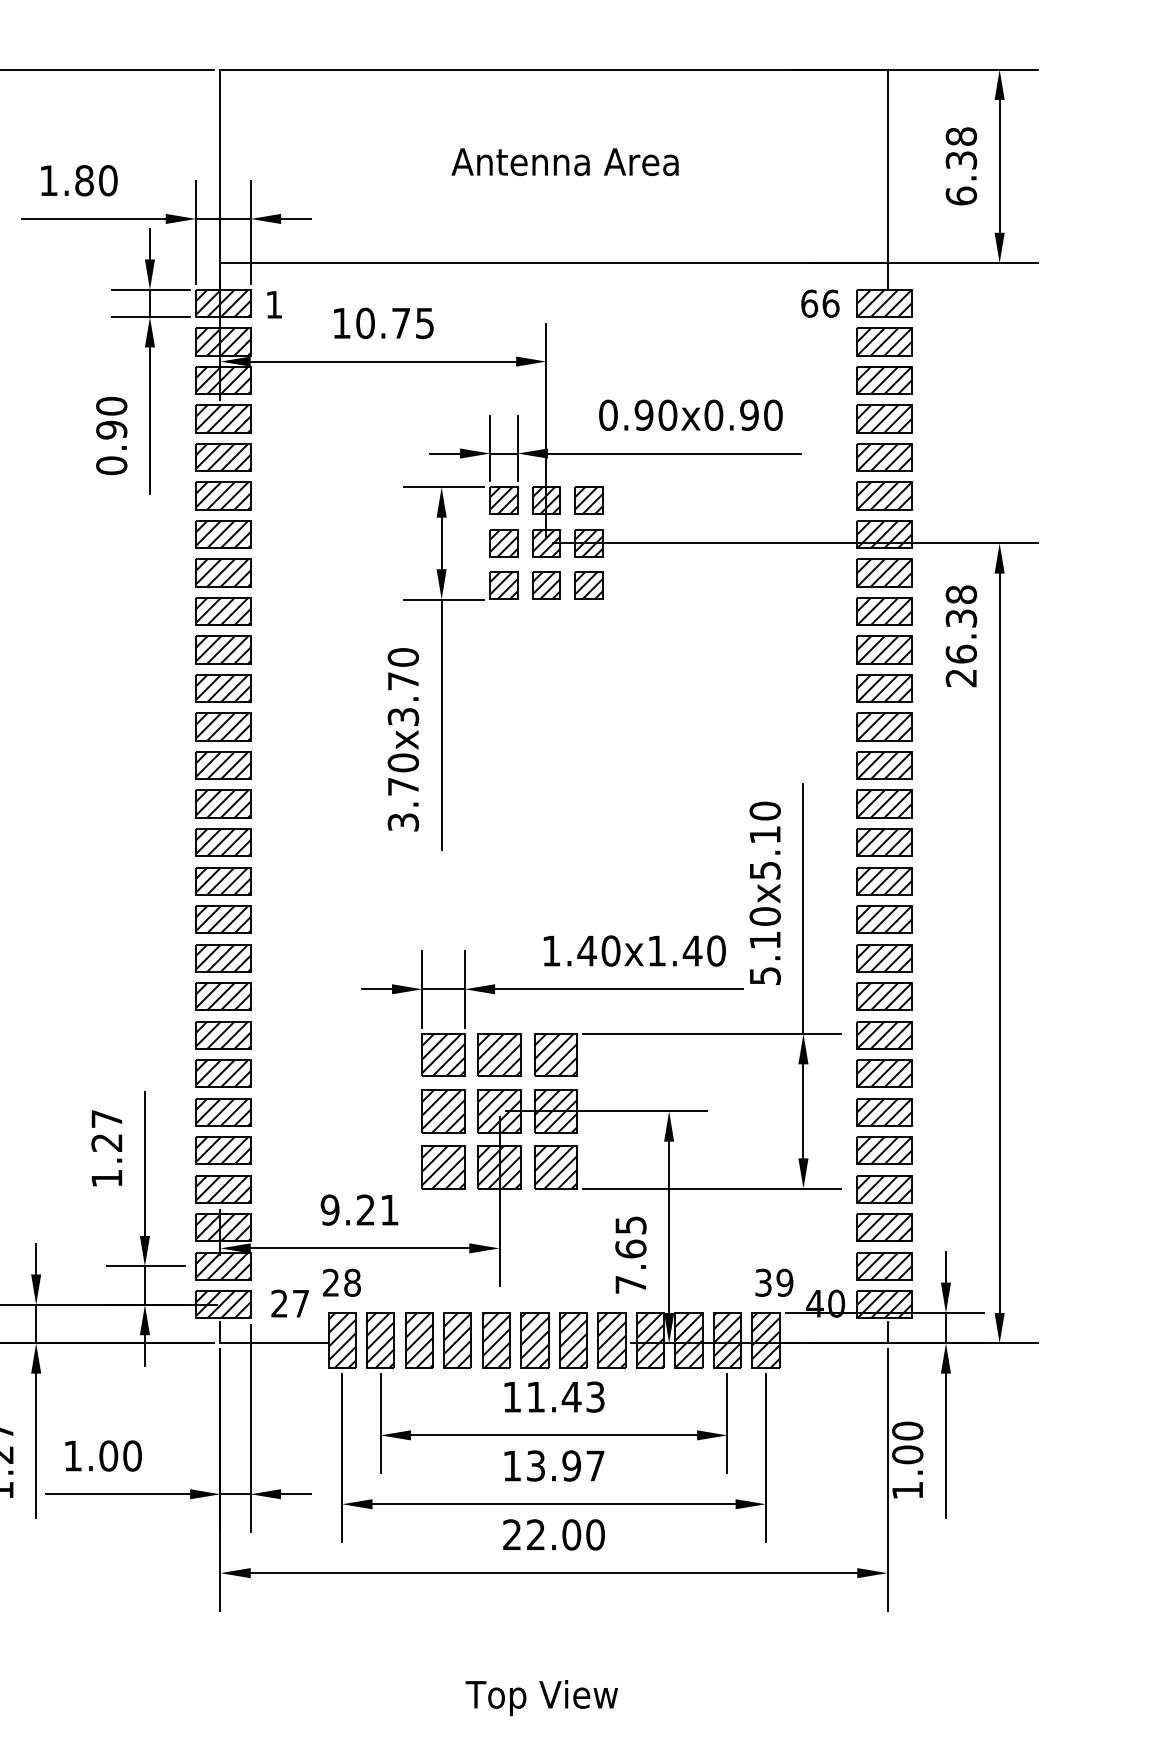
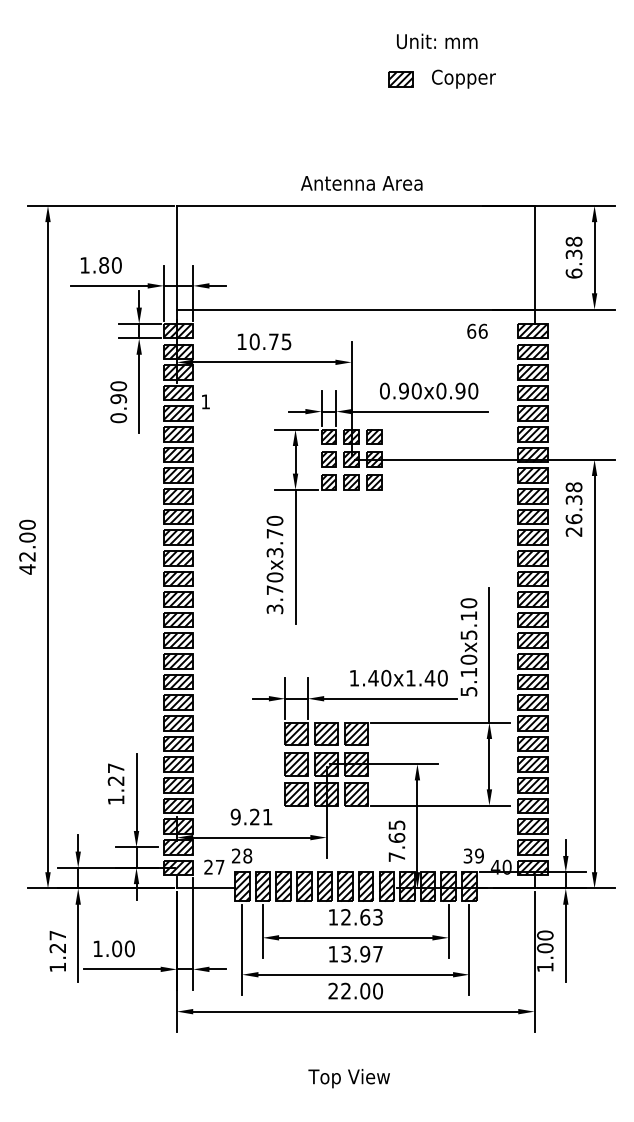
text: (564, 162) -> (361, 183), moved
text: (820, 302) -> (477, 330), moved
text: (273, 304) -> (205, 401), moved
text: (553, 1397) -> (355, 917), 11.43 -> 12.63

